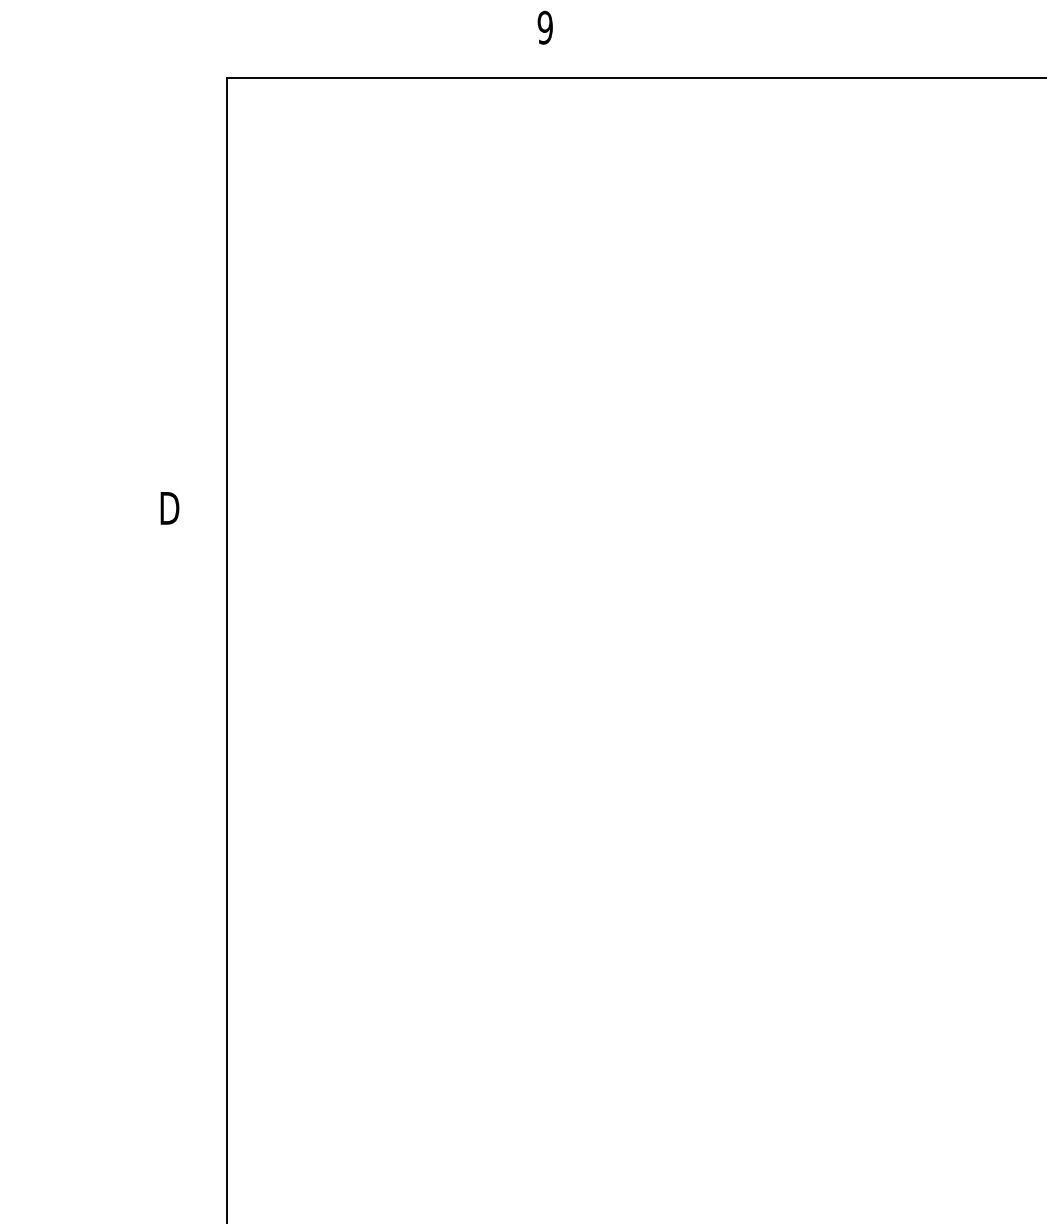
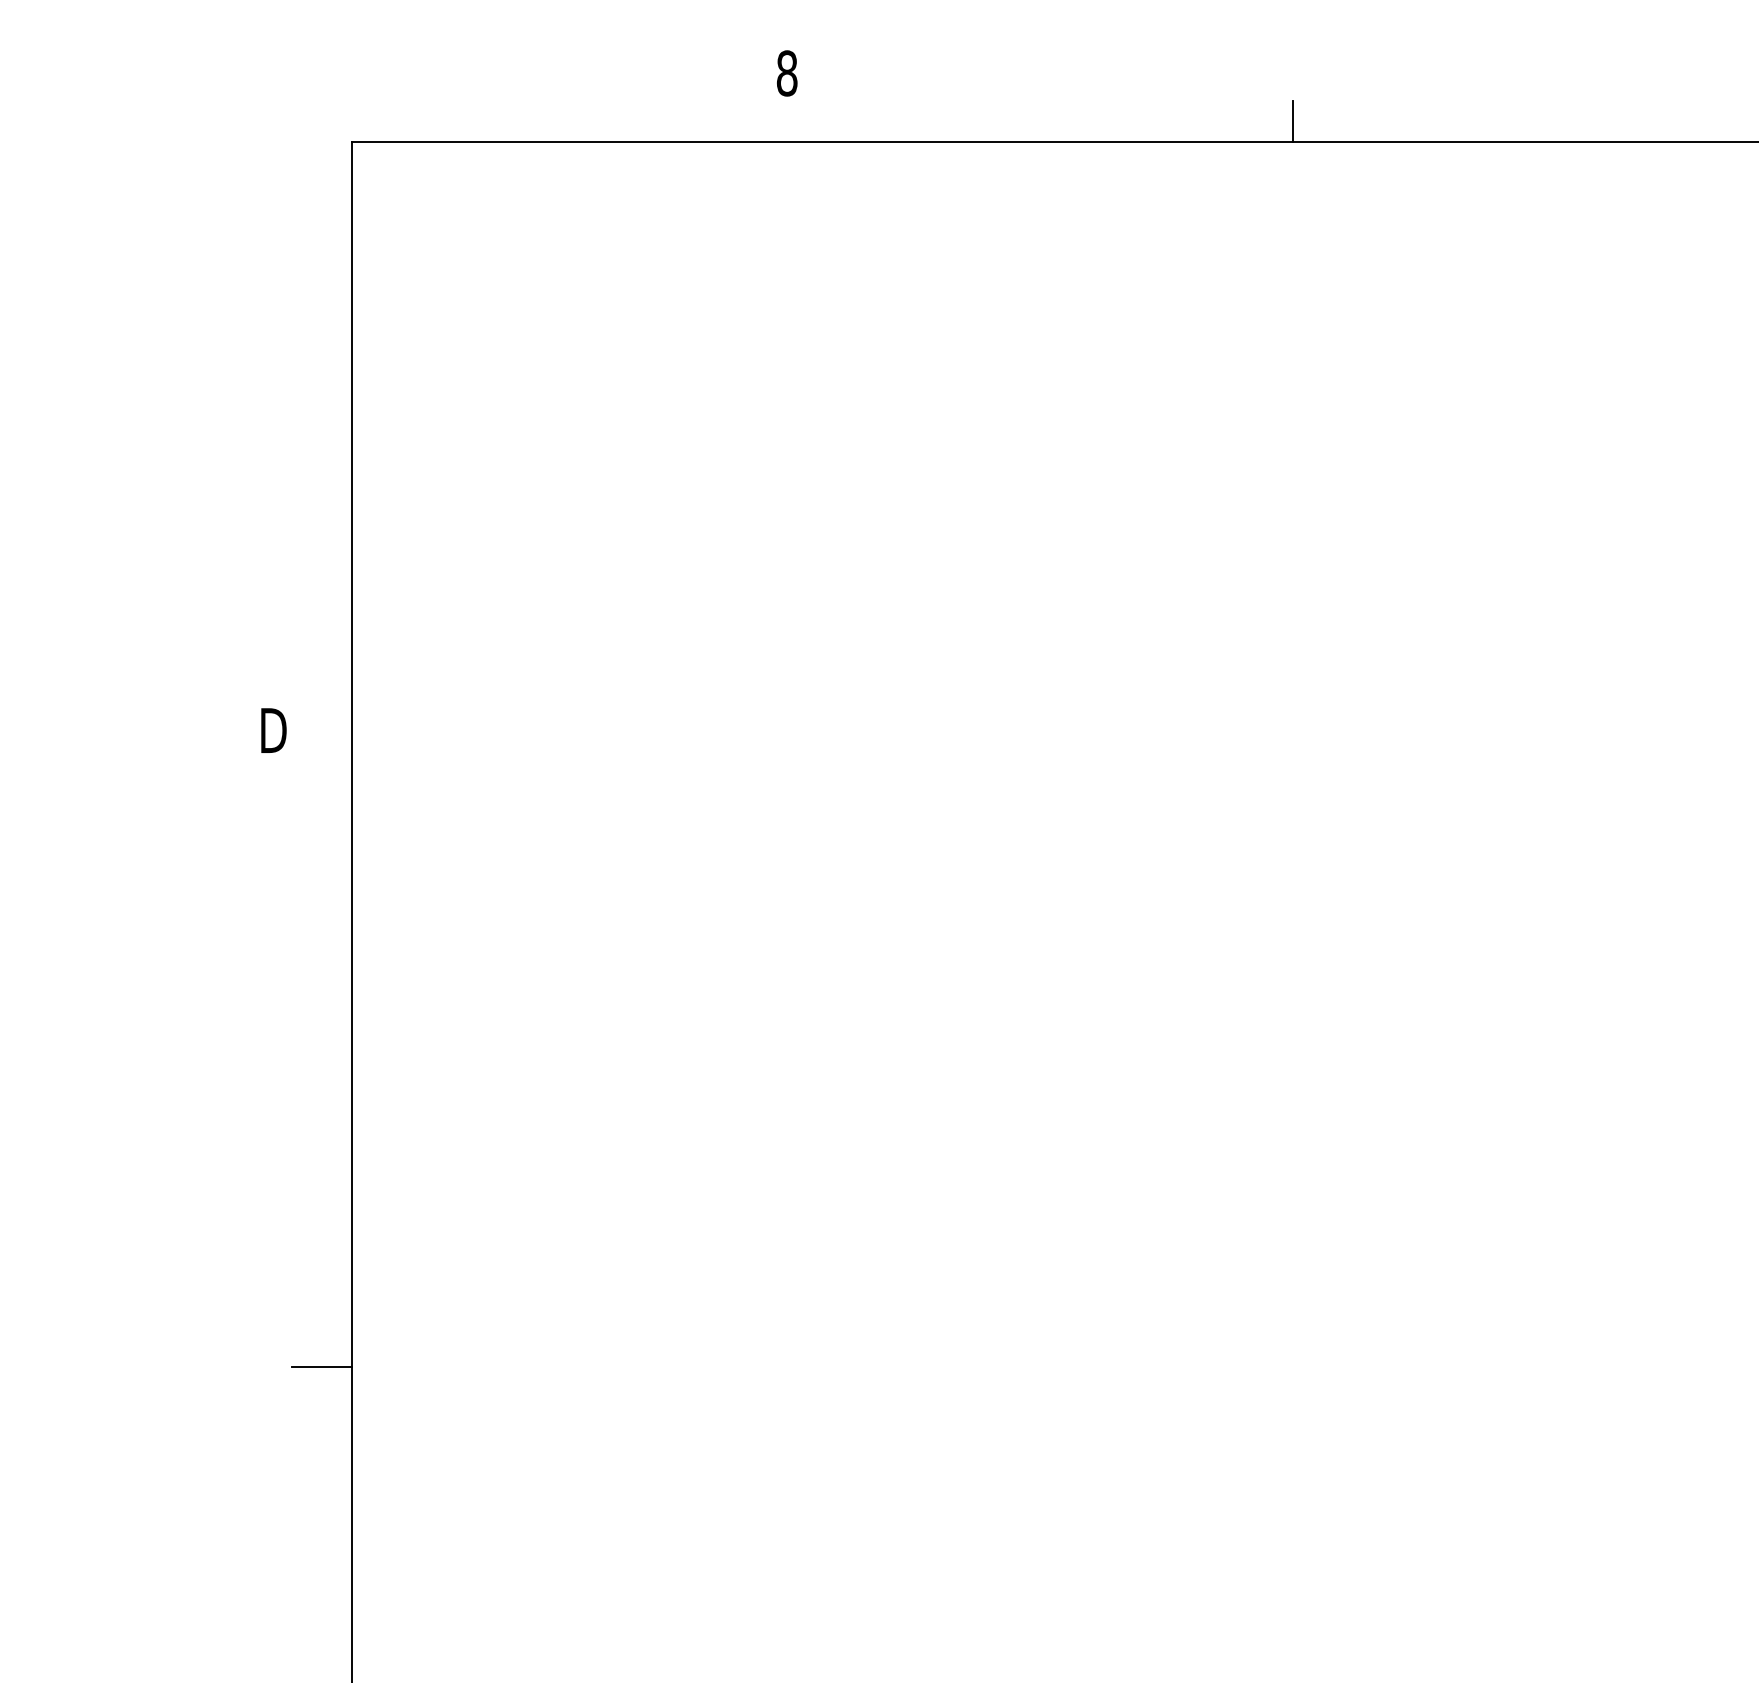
text: (544, 27) -> (786, 73), 9 -> 8
line: (915, 62) -> (1293, 121), added
line: (204, 974) -> (321, 1367), added

